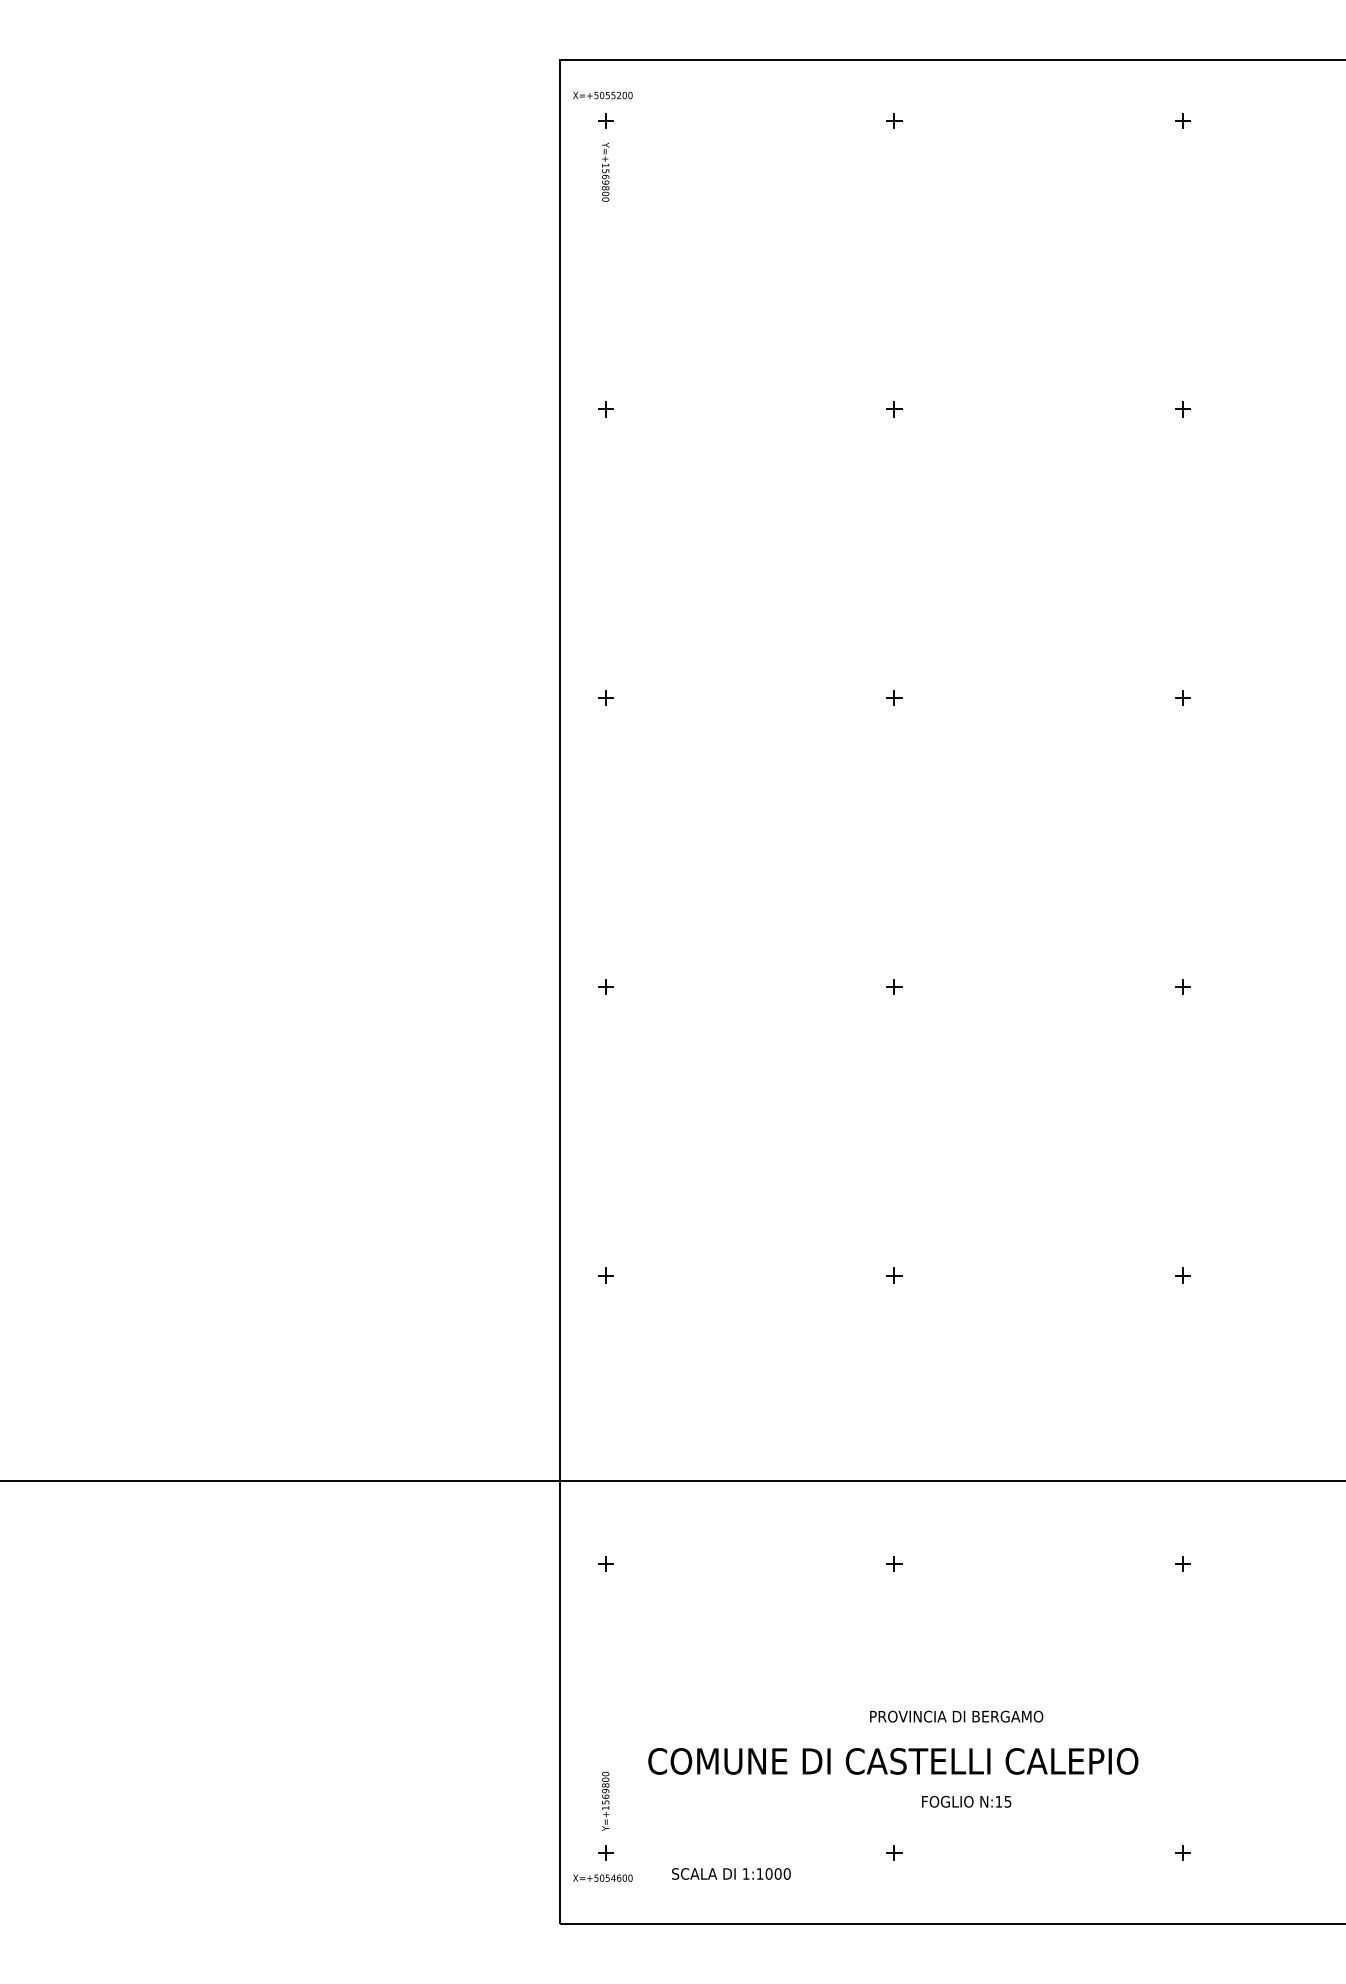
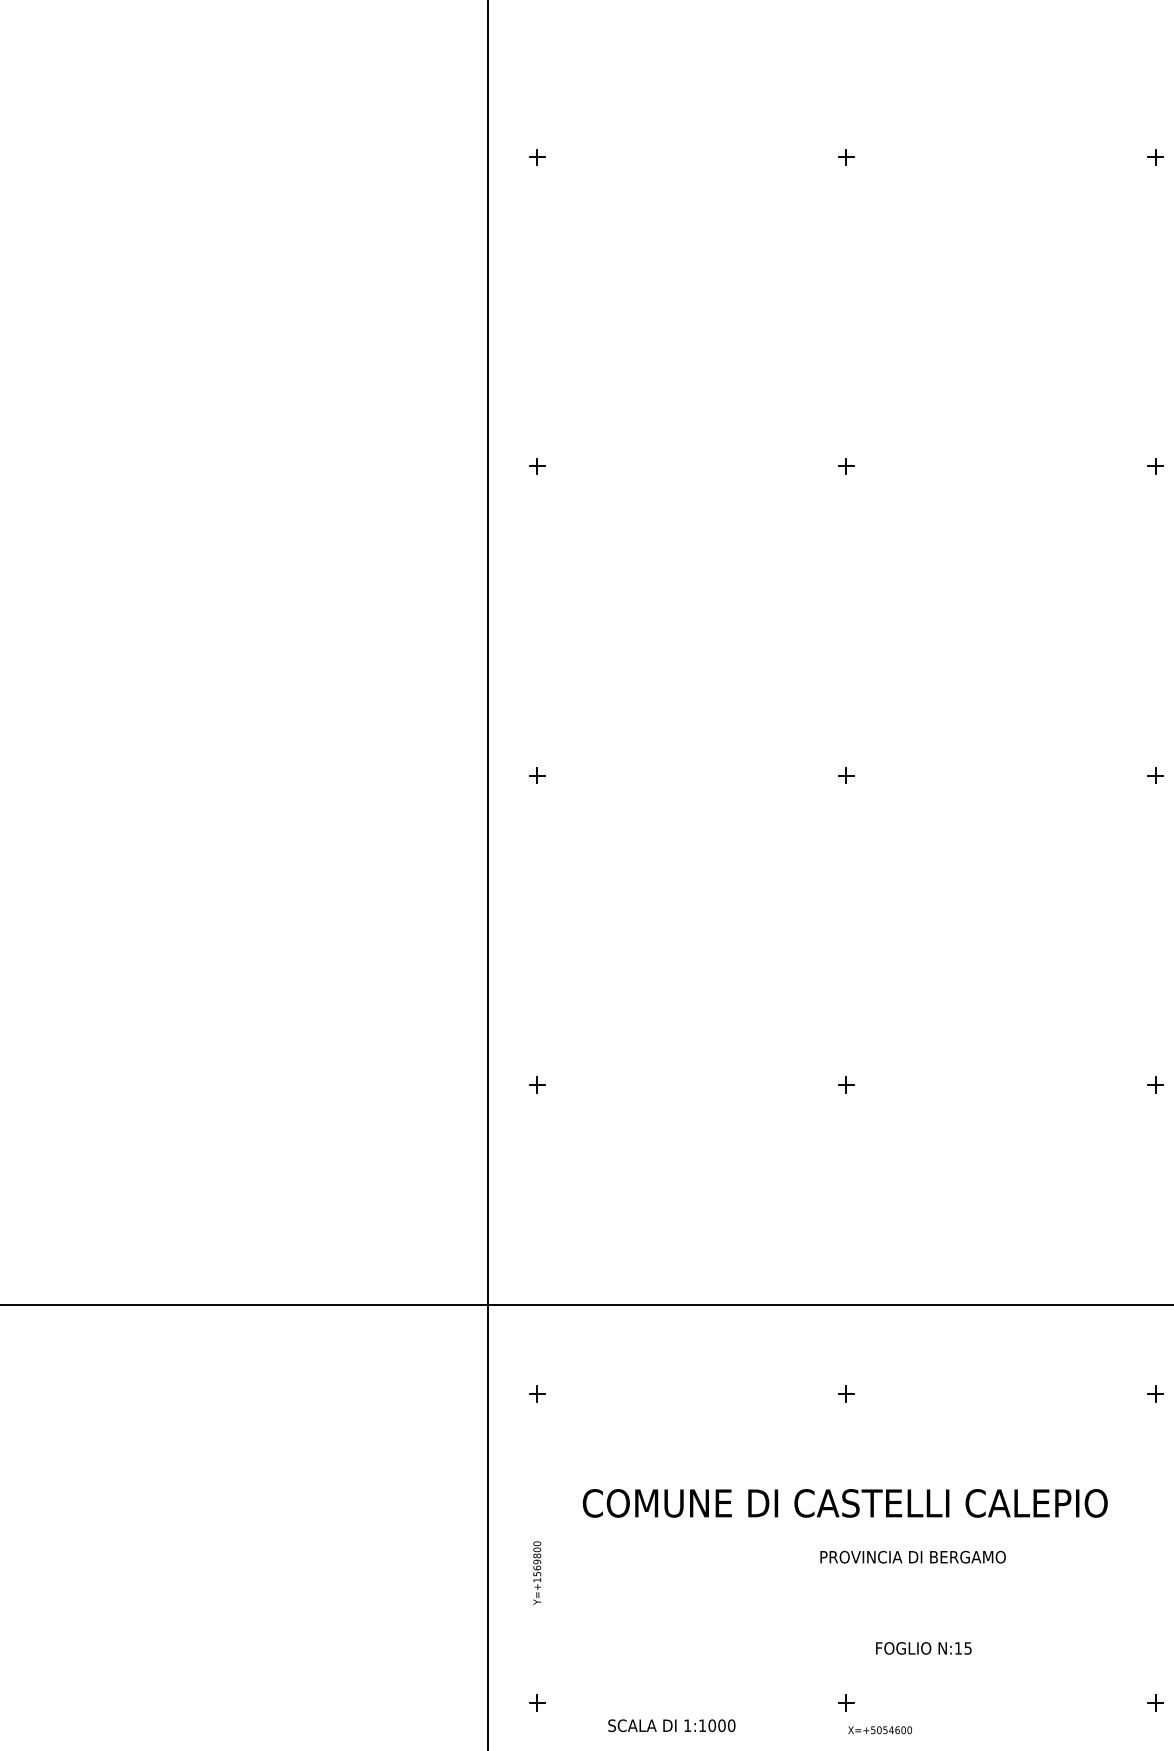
text: (893, 1761) -> (845, 1503), moved
text: (605, 1801) -> (537, 1573), moved
text: (602, 1877) -> (879, 1729), moved

